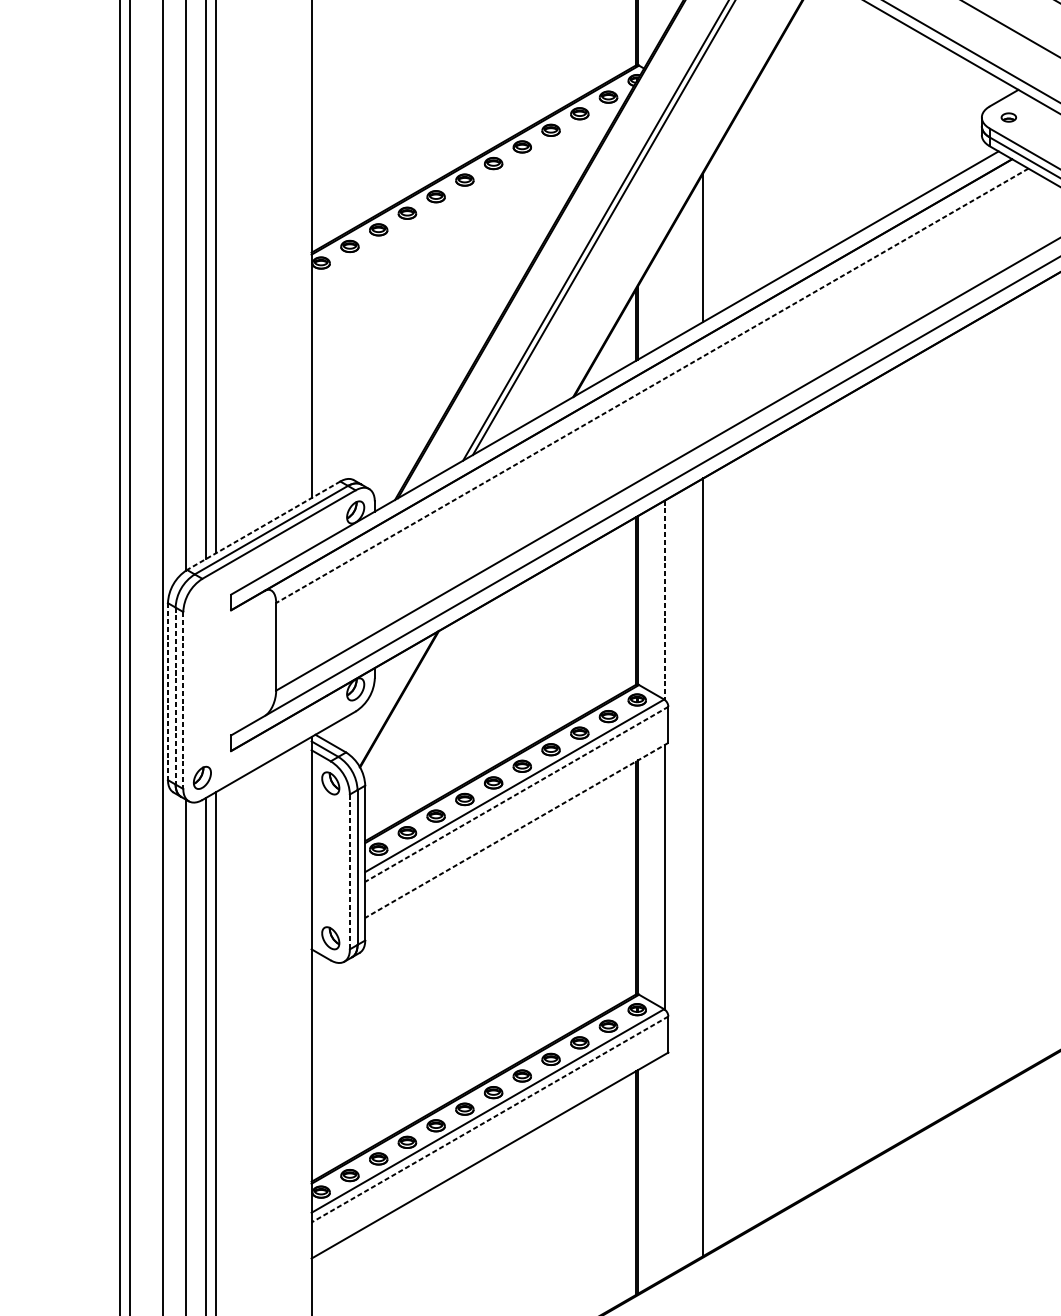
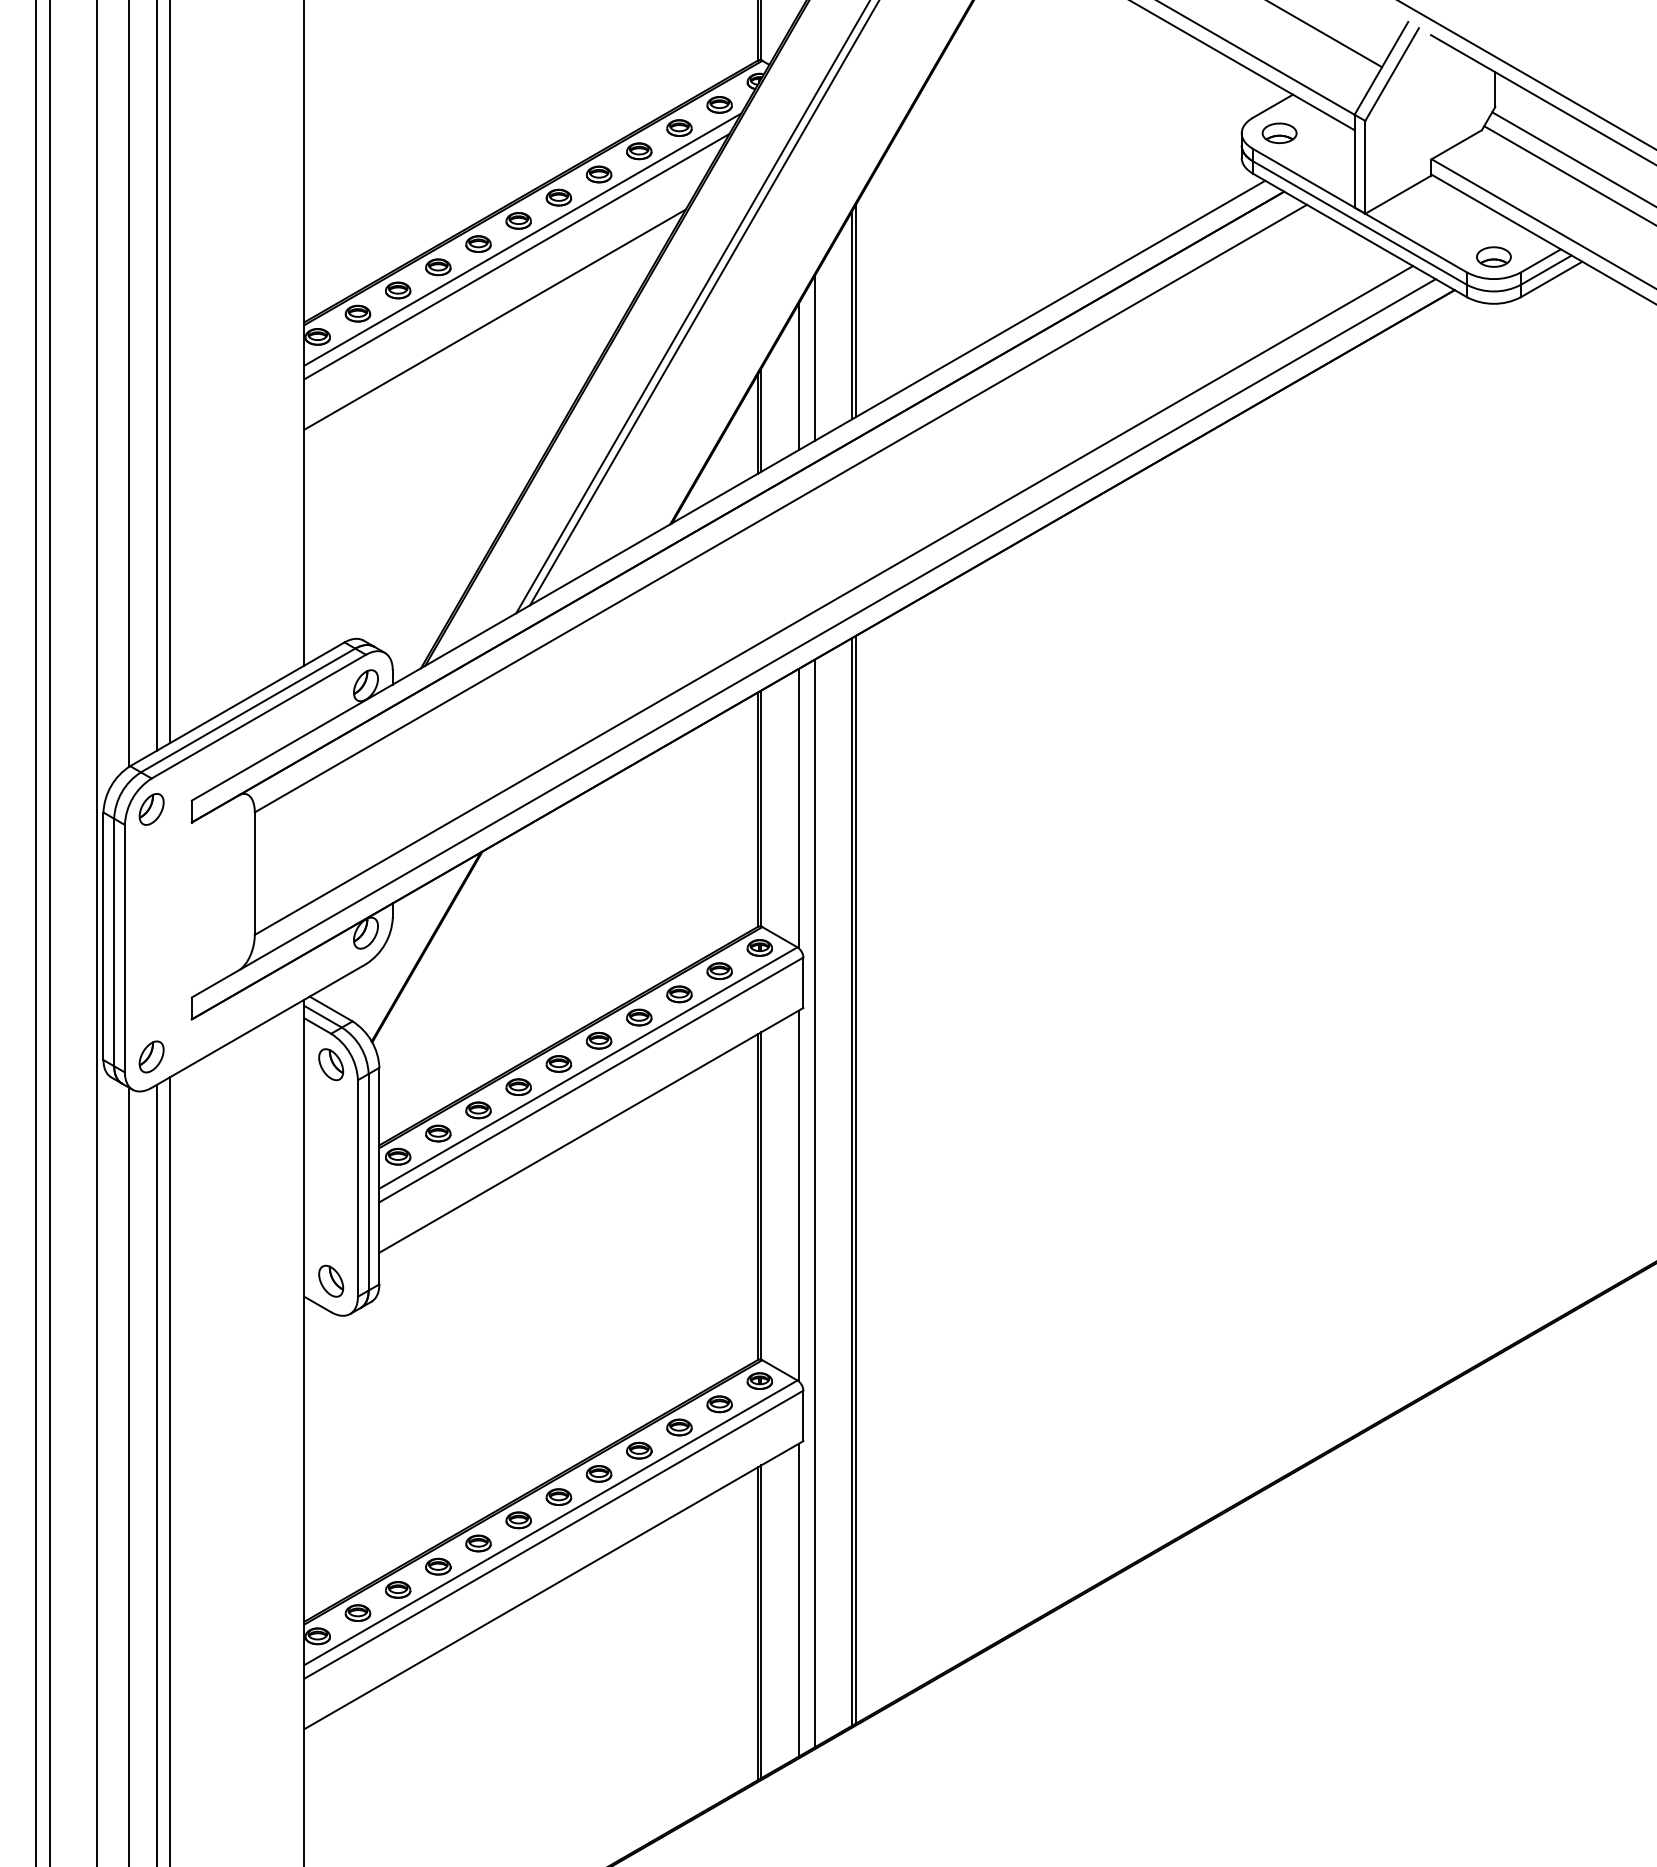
part: (1008, 117) -> (1279, 133), size x1.67
line: (467, 193) -> (522, 239), added
line: (463, 205) -> (516, 256), added
line: (705, 244) -> (855, 311), added
line: (447, 250) -> (494, 319), added
line: (676, 278) -> (814, 358), added
line: (664, 291) -> (798, 376), added
line: (652, 385) -> (780, 508), dashed -> solid
line: (263, 525) -> (237, 704), dashed -> solid
part: (202, 600) -> (151, 809), added
line: (664, 600) -> (798, 808), dashed -> solid
line: (167, 691) -> (103, 936), dashed -> solid
line: (175, 696) -> (114, 942), dashed -> solid
line: (183, 700) -> (124, 948), dashed -> solid
line: (516, 794) -> (591, 1079), dashed -> solid
line: (516, 830) -> (591, 1130), dashed -> solid
line: (705, 865) -> (855, 1179), added
line: (349, 871) -> (357, 1188), dashed -> solid
line: (676, 882) -> (814, 1203), added
line: (489, 1119) -> (553, 1534), dashed -> solid
line: (664, 1165) -> (798, 1599), added

